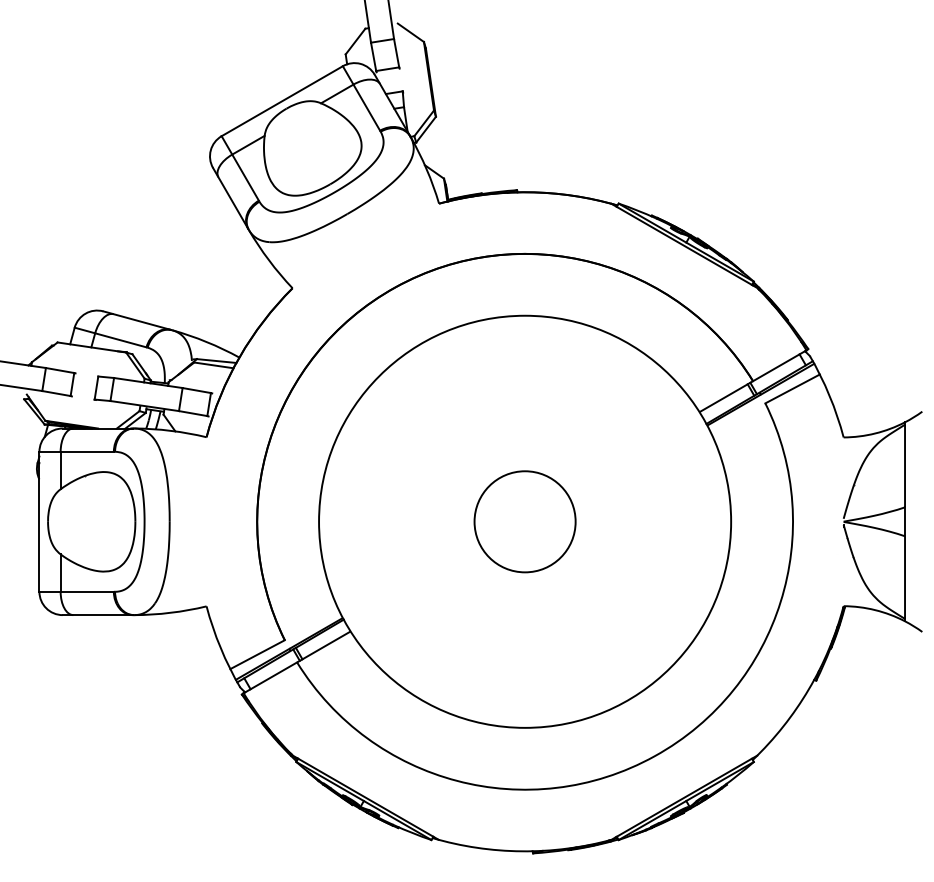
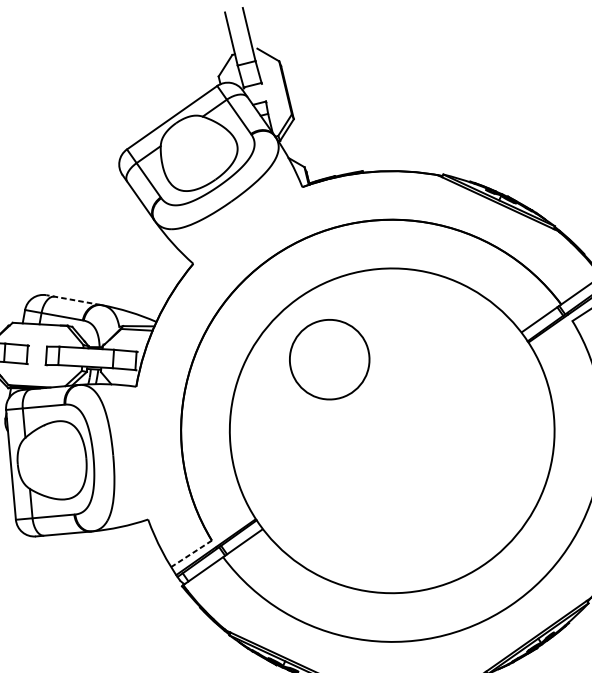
line: (137, 320) -> (73, 299), solid -> dashed
circle: (524, 521) -> (329, 359), moved
line: (257, 654) -> (191, 553), solid -> dashed

